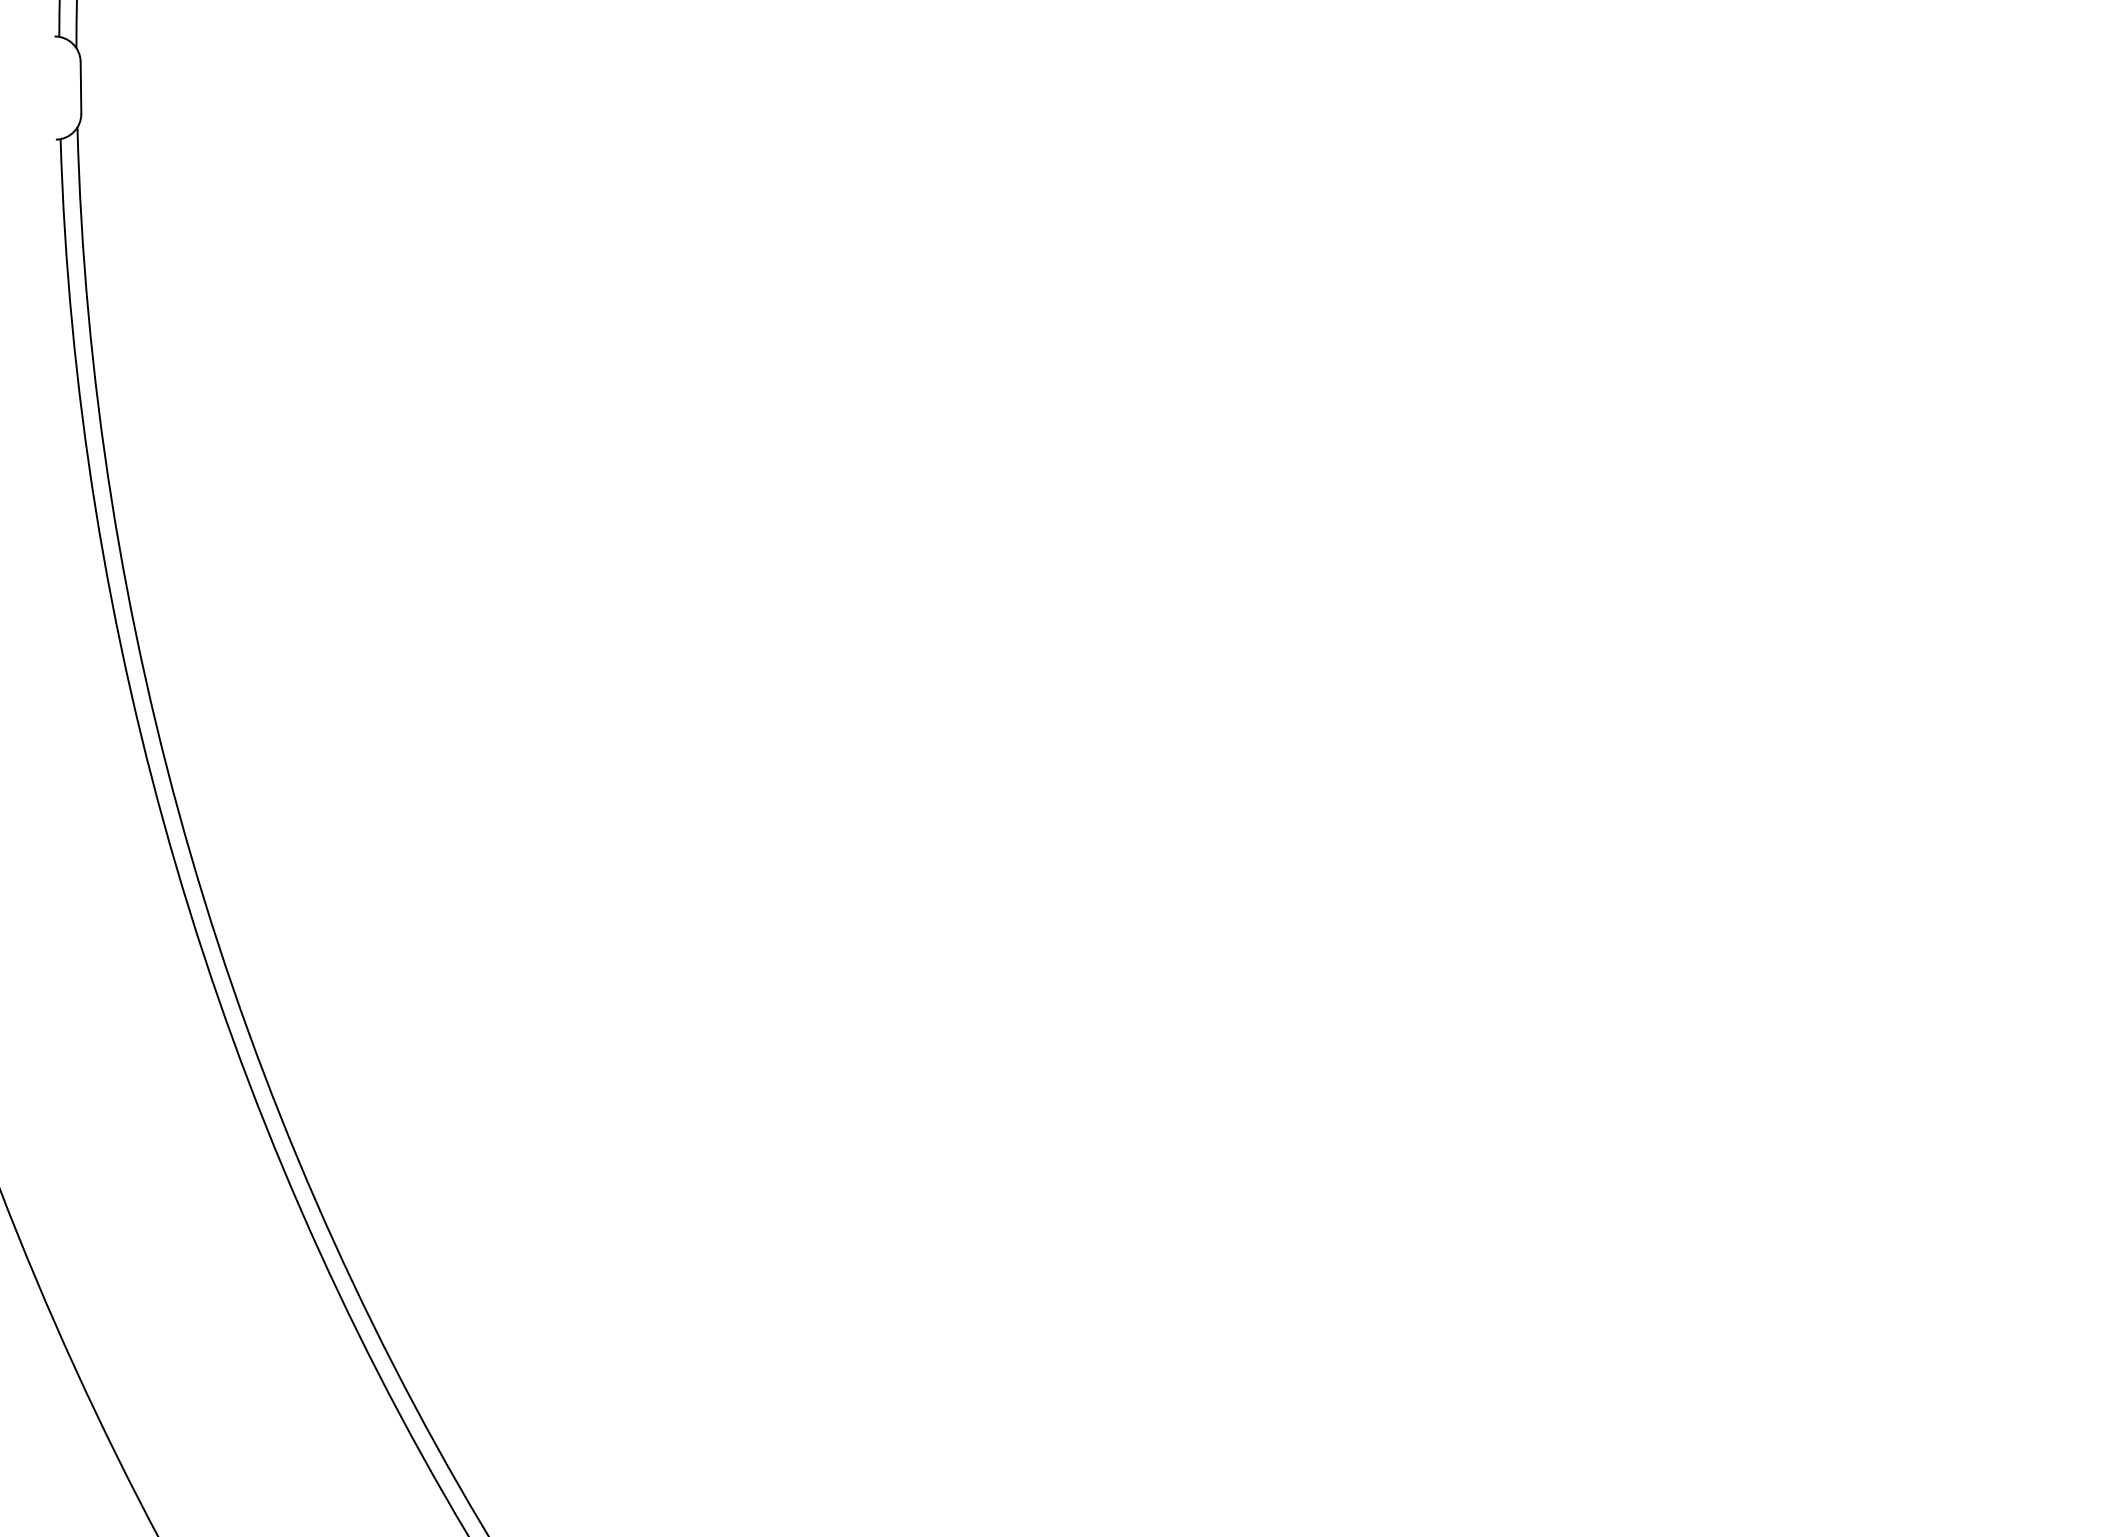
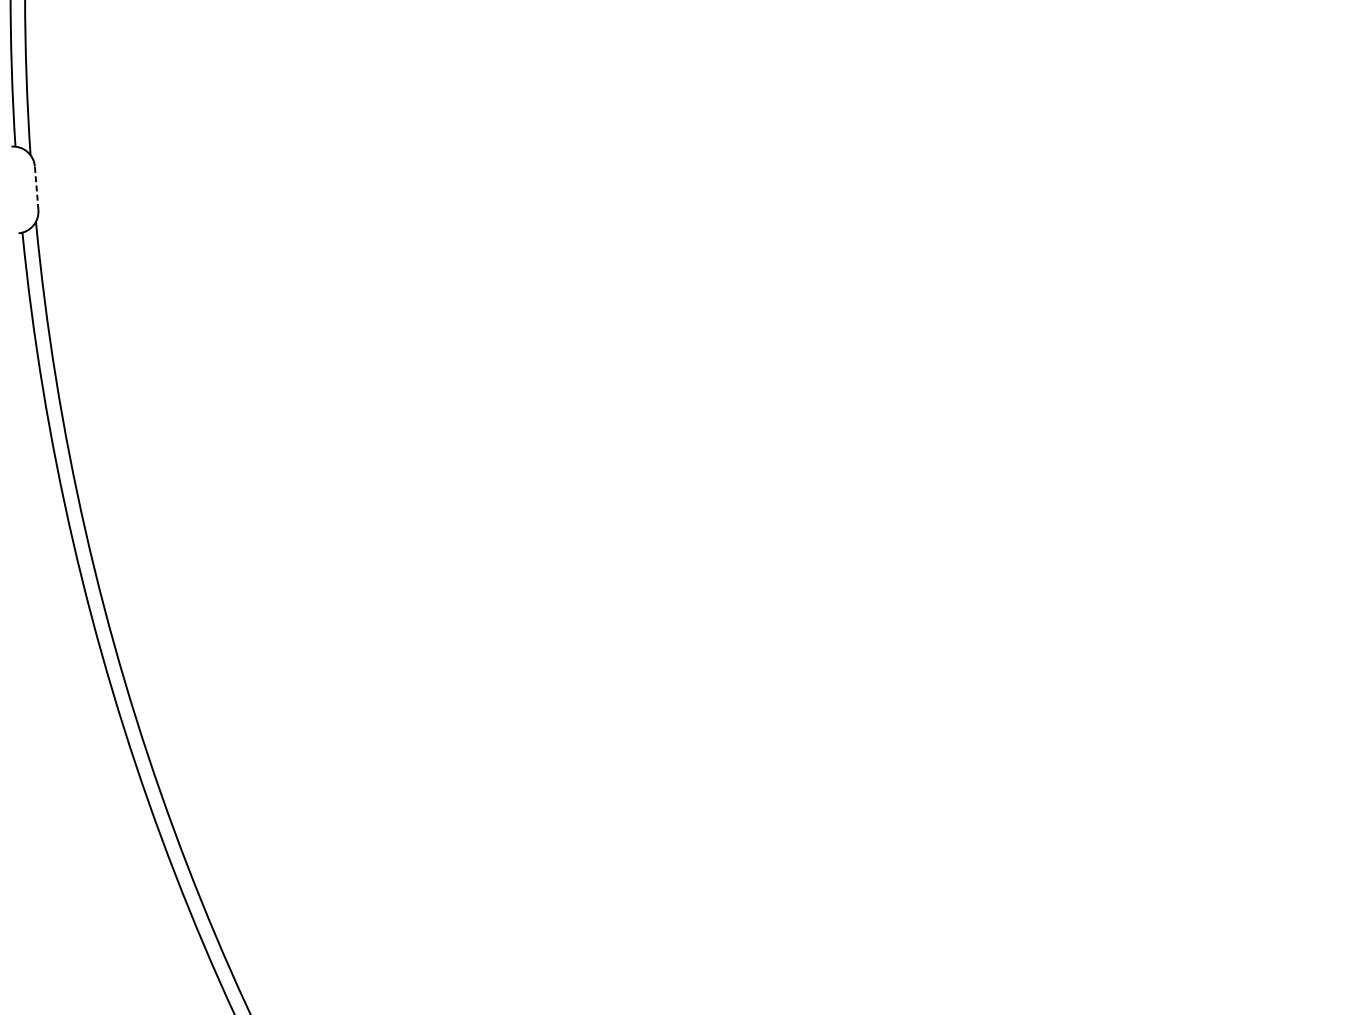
line: (81, 87) -> (37, 187), solid -> dashed

